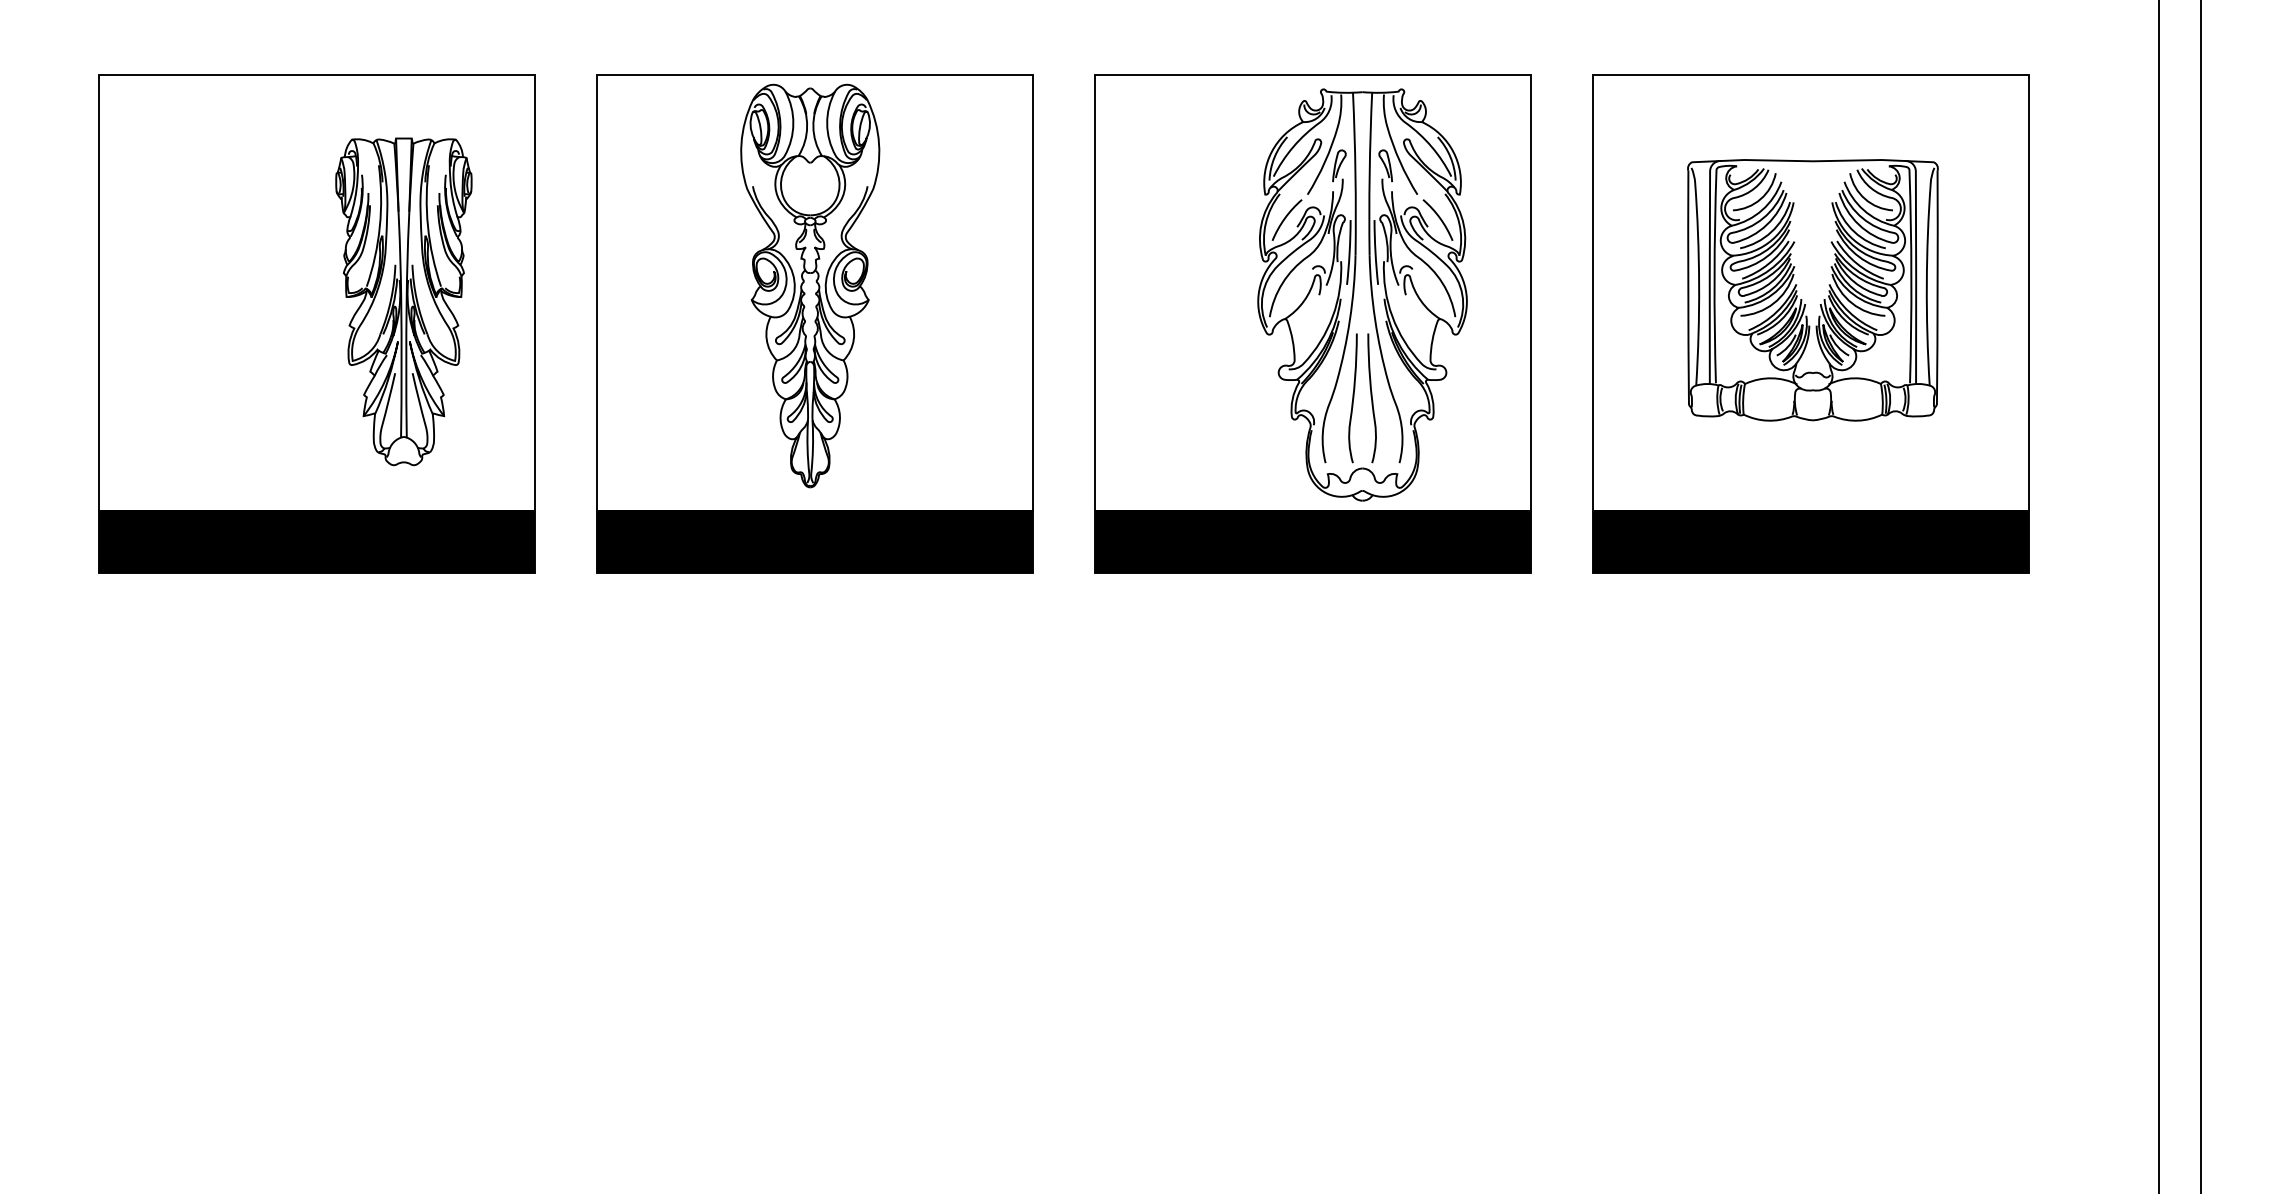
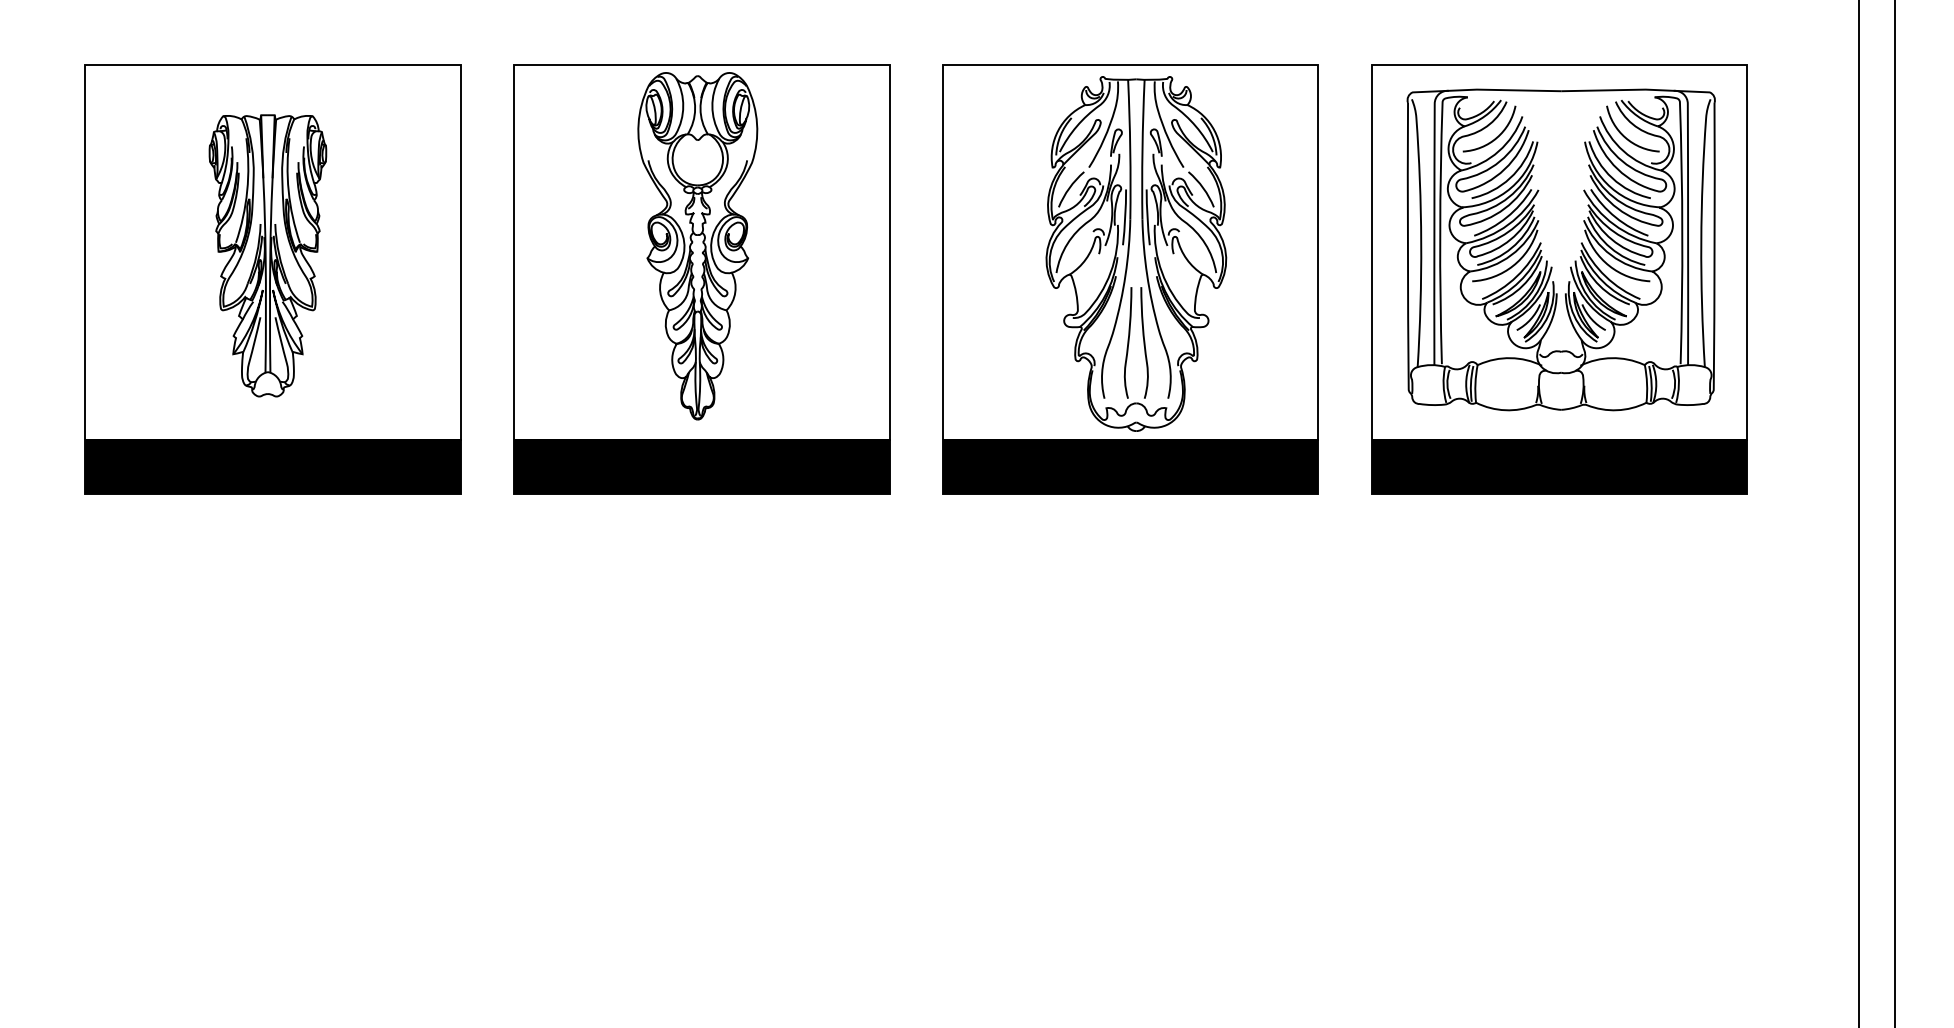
part: (1812, 289) -> (1560, 249), size x1.43
part: (1362, 294) -> (1136, 253), moved
part: (403, 301) -> (267, 255), moved

